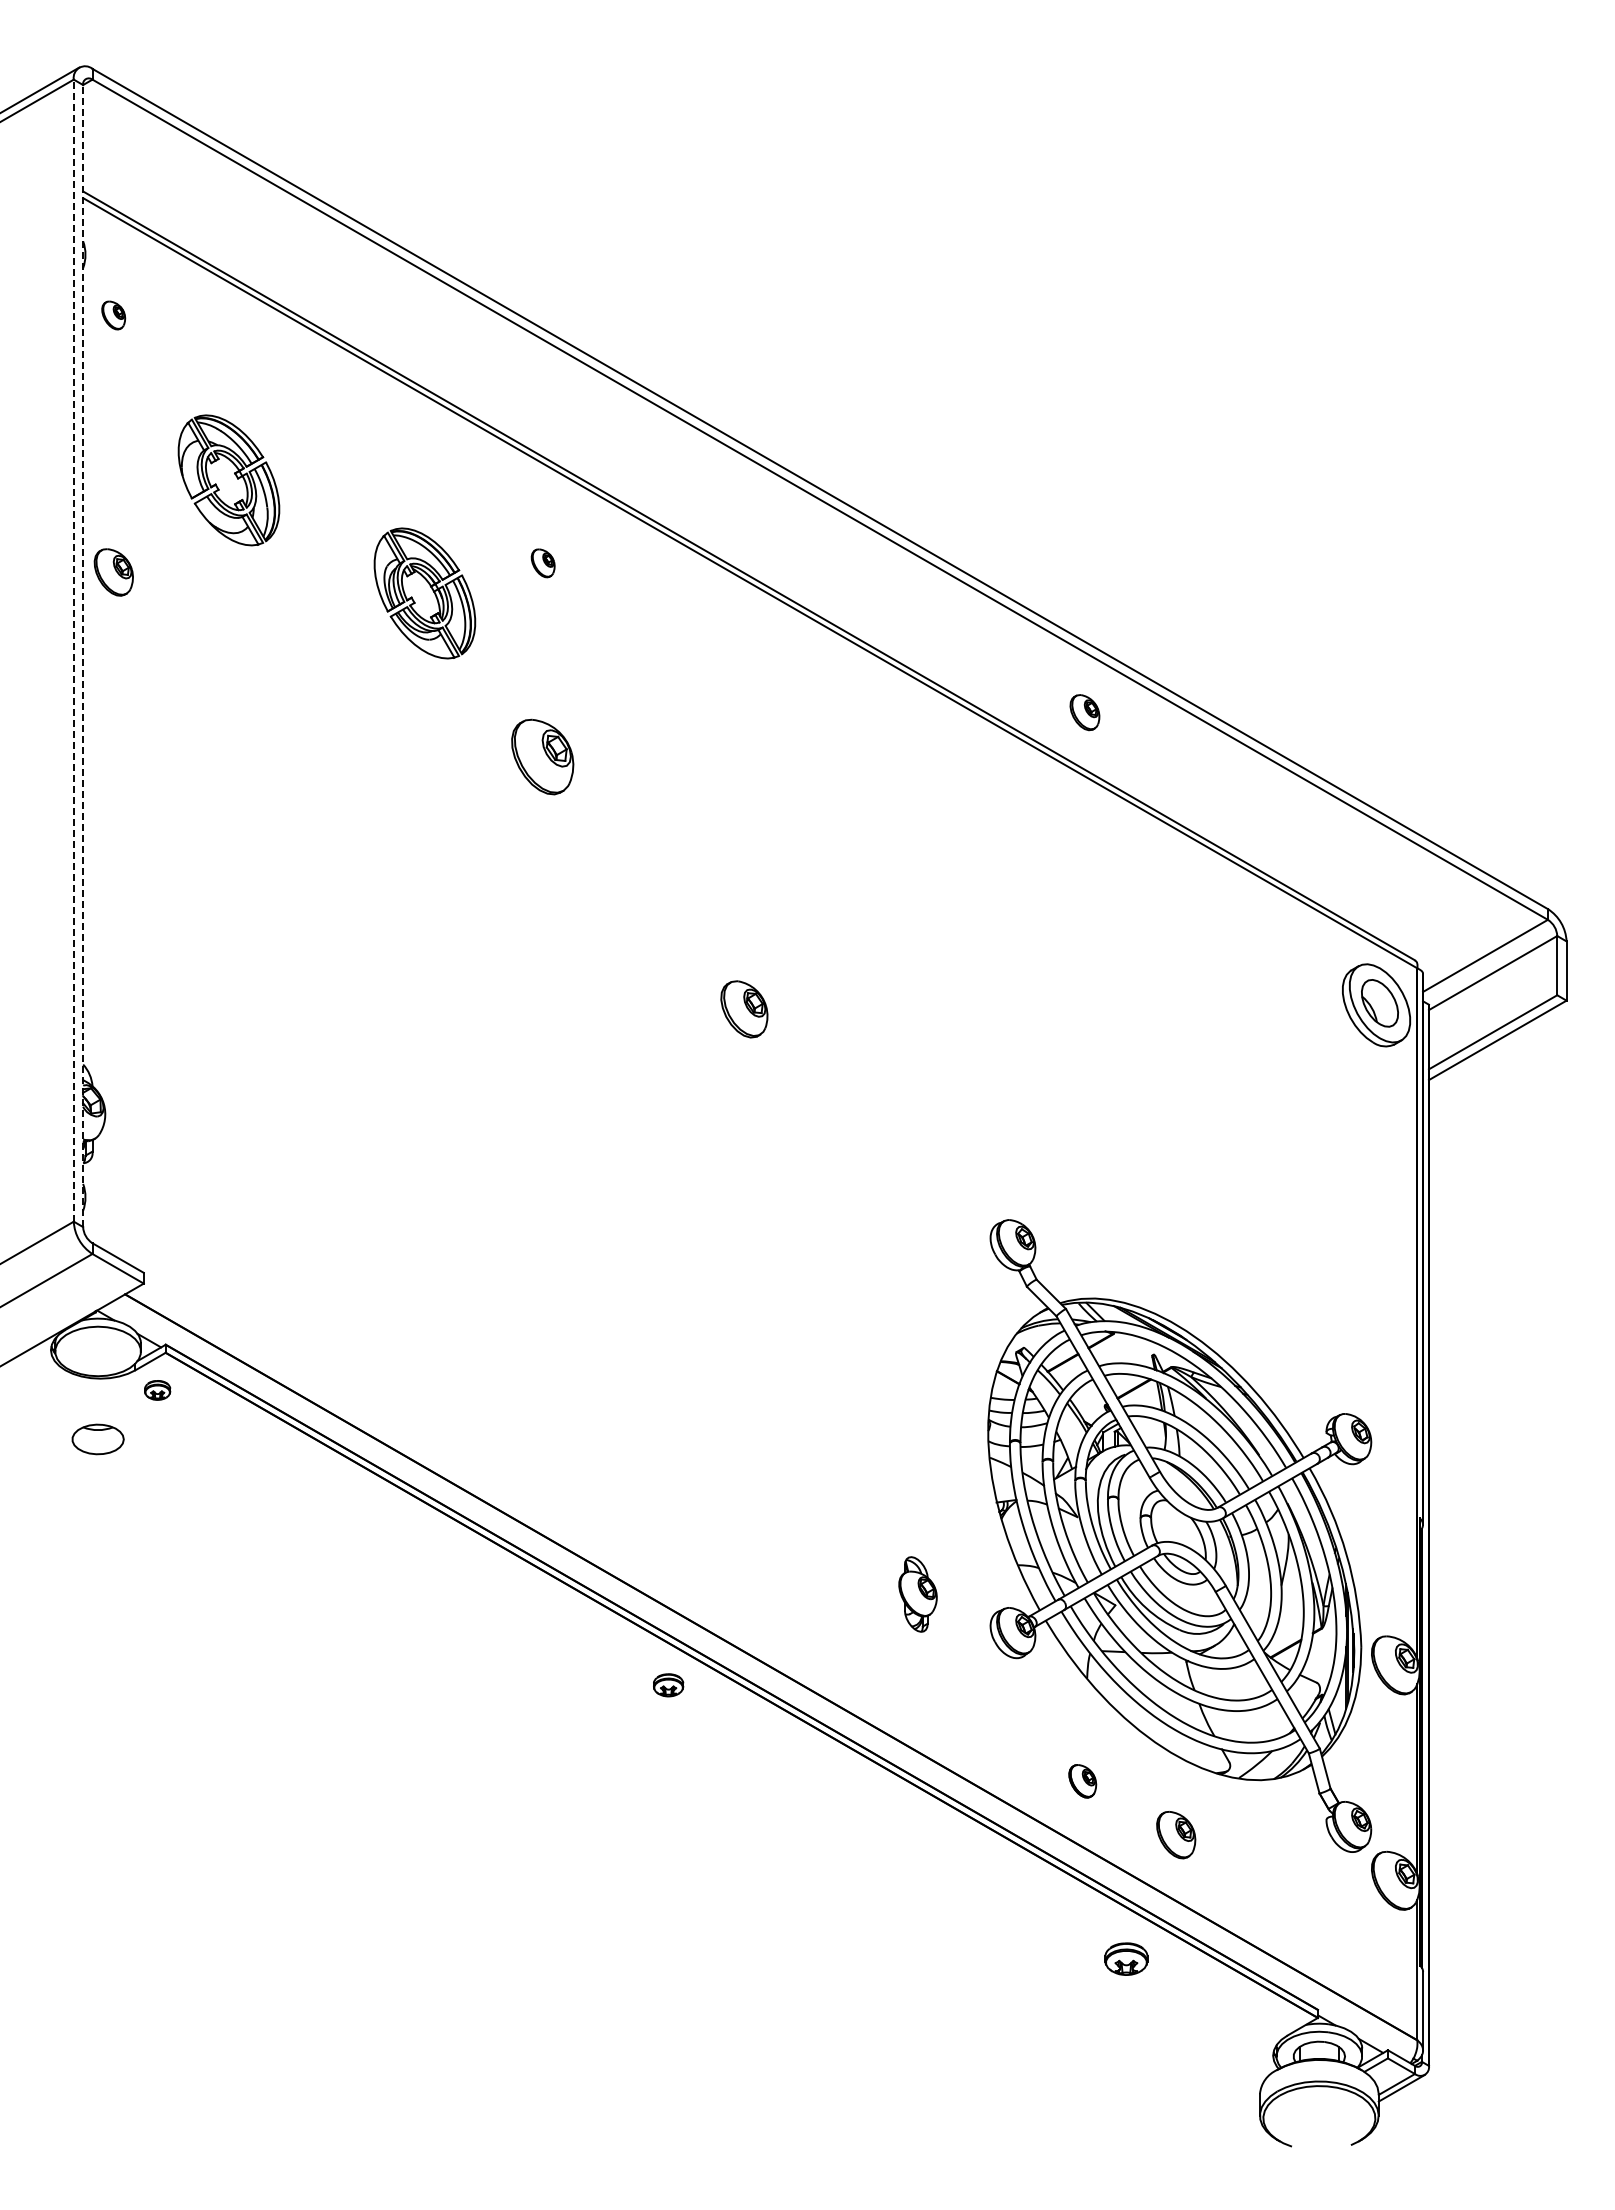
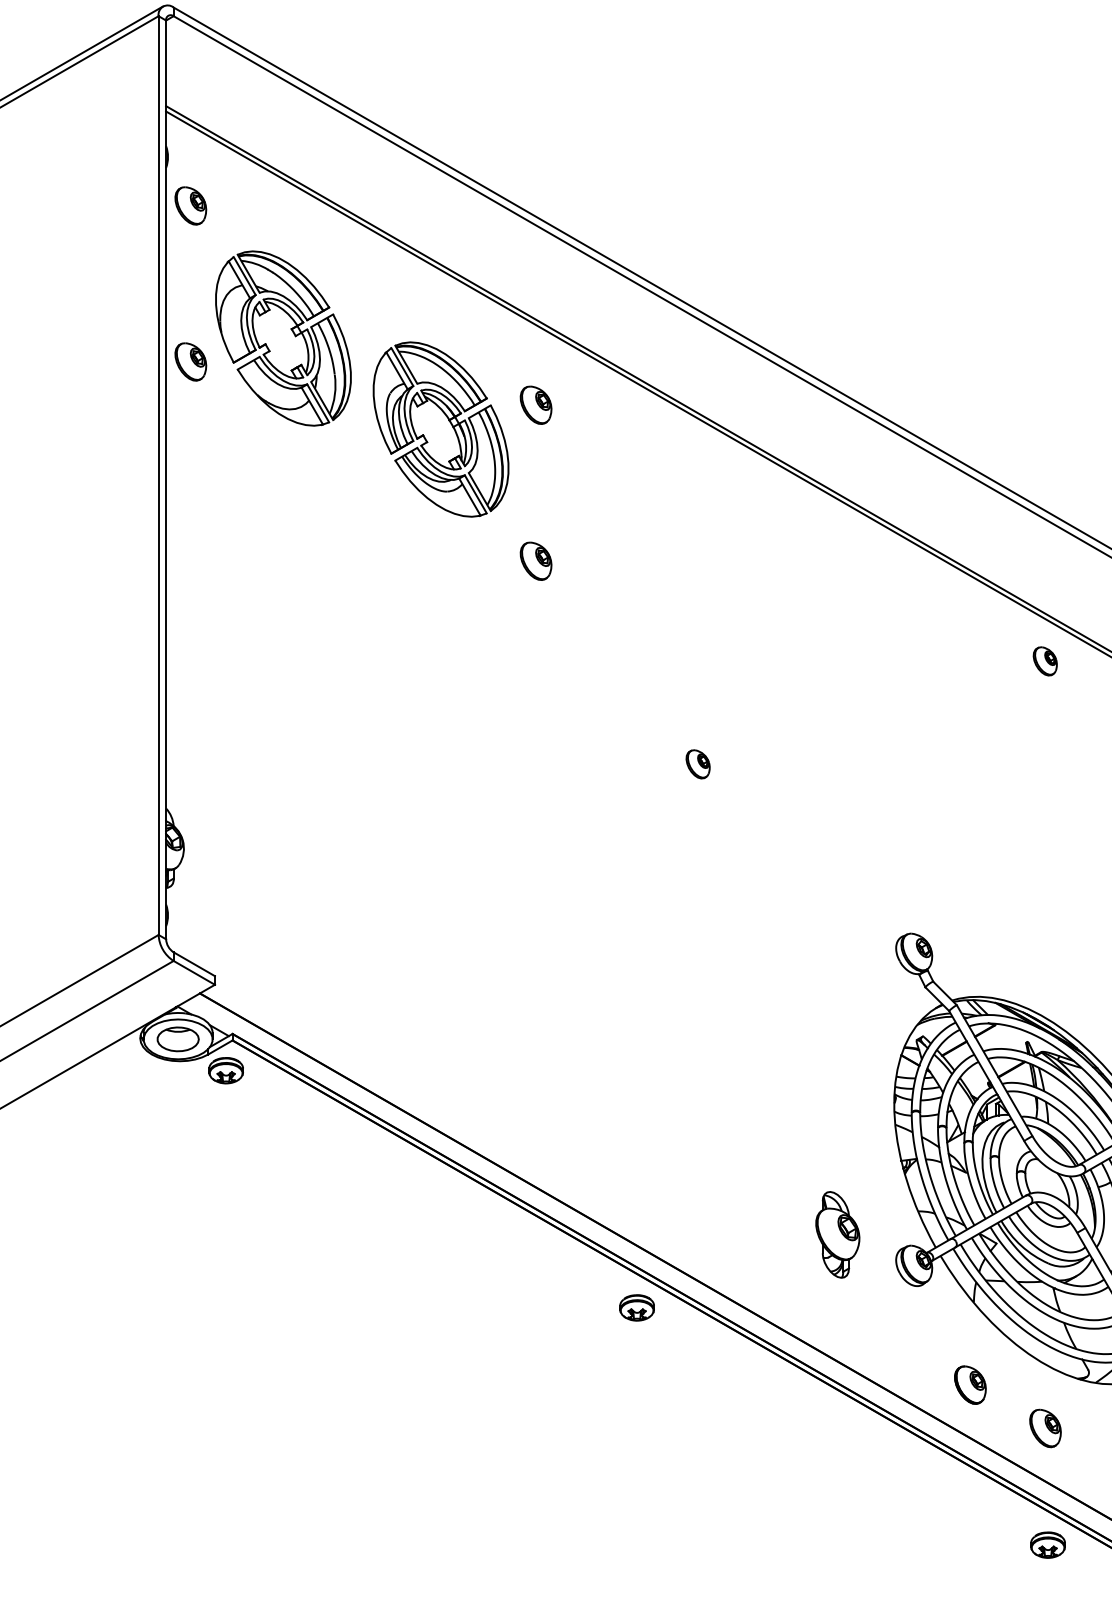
part: (113, 315) -> (190, 205), size x1.67
part: (228, 480) -> (283, 338), size x1.67
part: (543, 563) -> (536, 405), size x1.67
part: (113, 572) -> (190, 362), moved
part: (424, 593) -> (440, 429), size x1.67
line: (73, 650) -> (158, 475), dashed -> solid
line: (83, 655) -> (166, 479), dashed -> solid
part: (1084, 712) -> (1044, 661), moved
part: (543, 757) -> (536, 561), size x0.62
part: (744, 1009) -> (698, 764), size x0.62
part: (157, 1390) -> (225, 1070), size x1.67
part: (97, 1439) -> (177, 1039), moved
part: (917, 1594) -> (837, 1234), size x1.43
part: (668, 1685) -> (637, 1308), size x1.43
part: (1082, 1781) -> (970, 1385), size x1.43
part: (1126, 1958) -> (1048, 1544), moved

